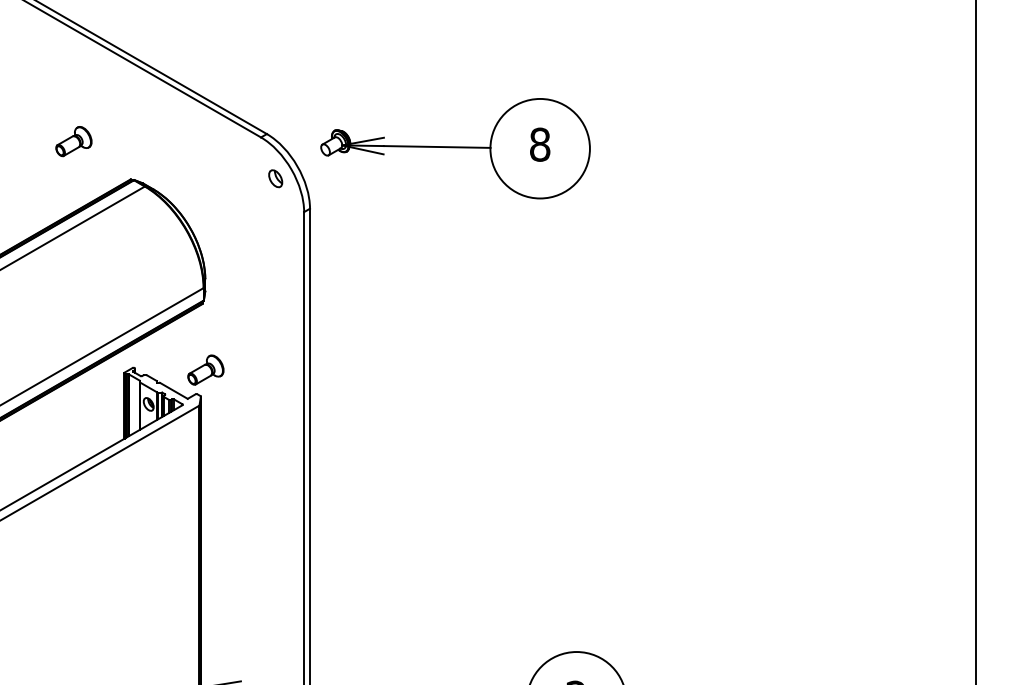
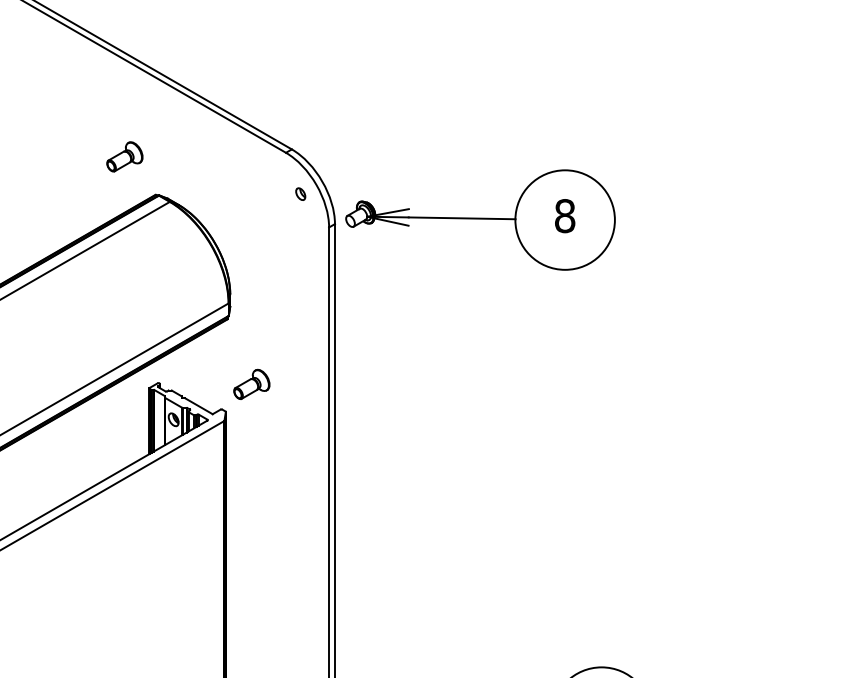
part: (73, 141) -> (124, 156), moved
part: (455, 148) -> (480, 219), moved
part: (275, 178) -> (300, 193), size x0.7
part: (205, 369) -> (251, 383), moved

